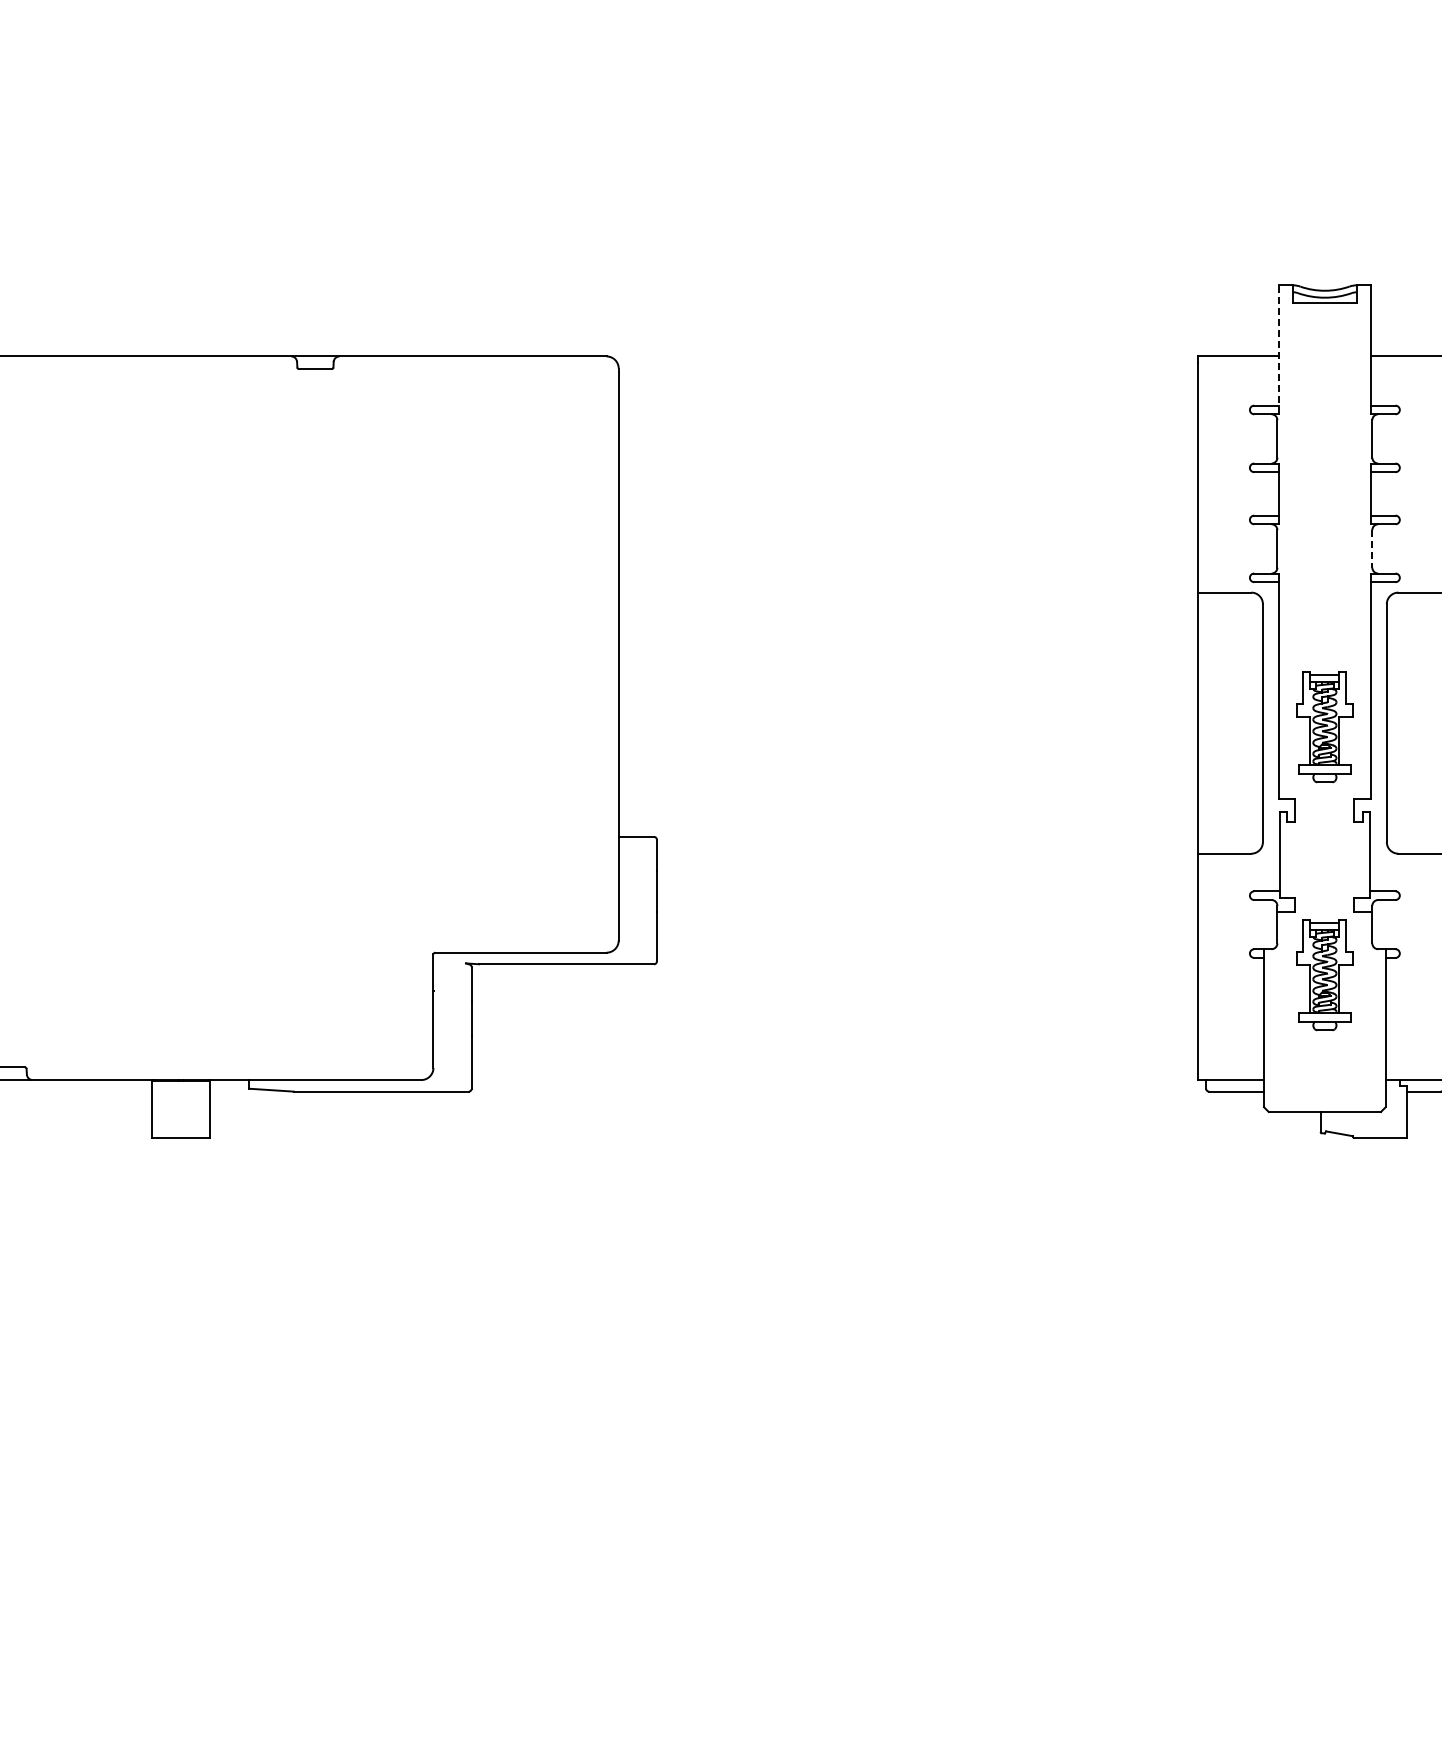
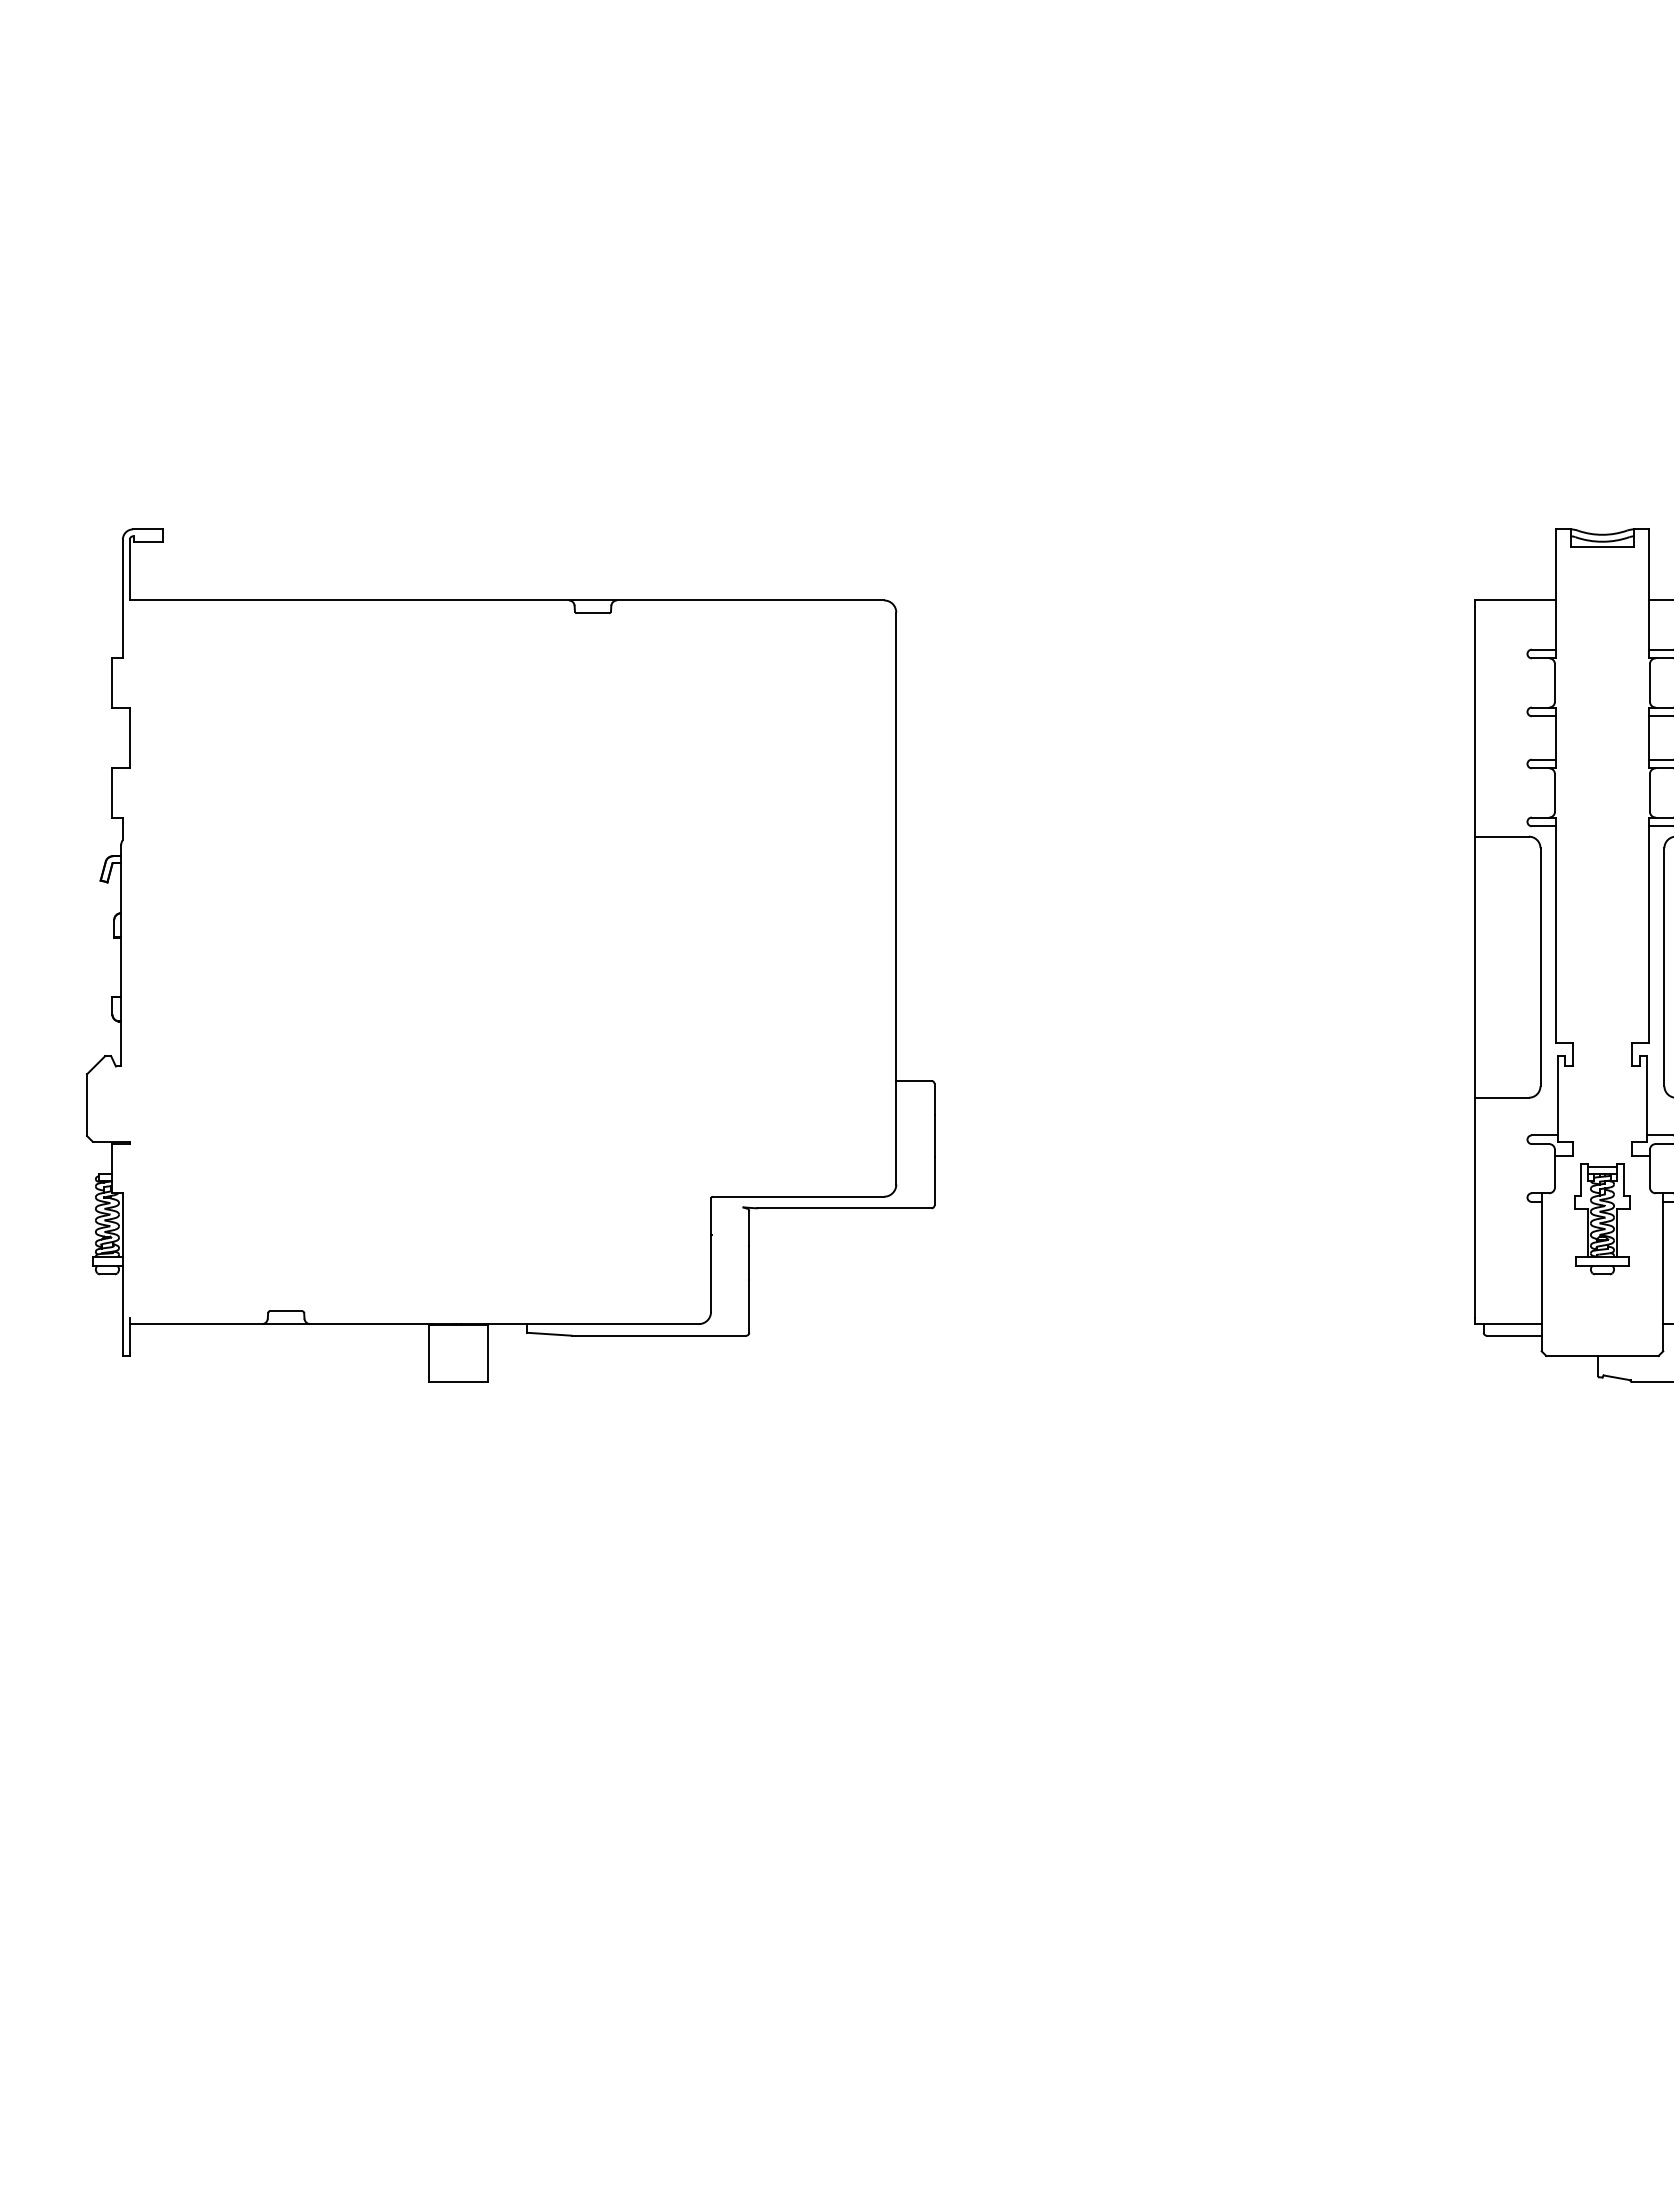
line: (1278, 349) -> (1556, 593), dashed -> solid
line: (1371, 548) -> (1649, 792), dashed -> solid
part: (1324, 727) -> (1602, 971), removed

